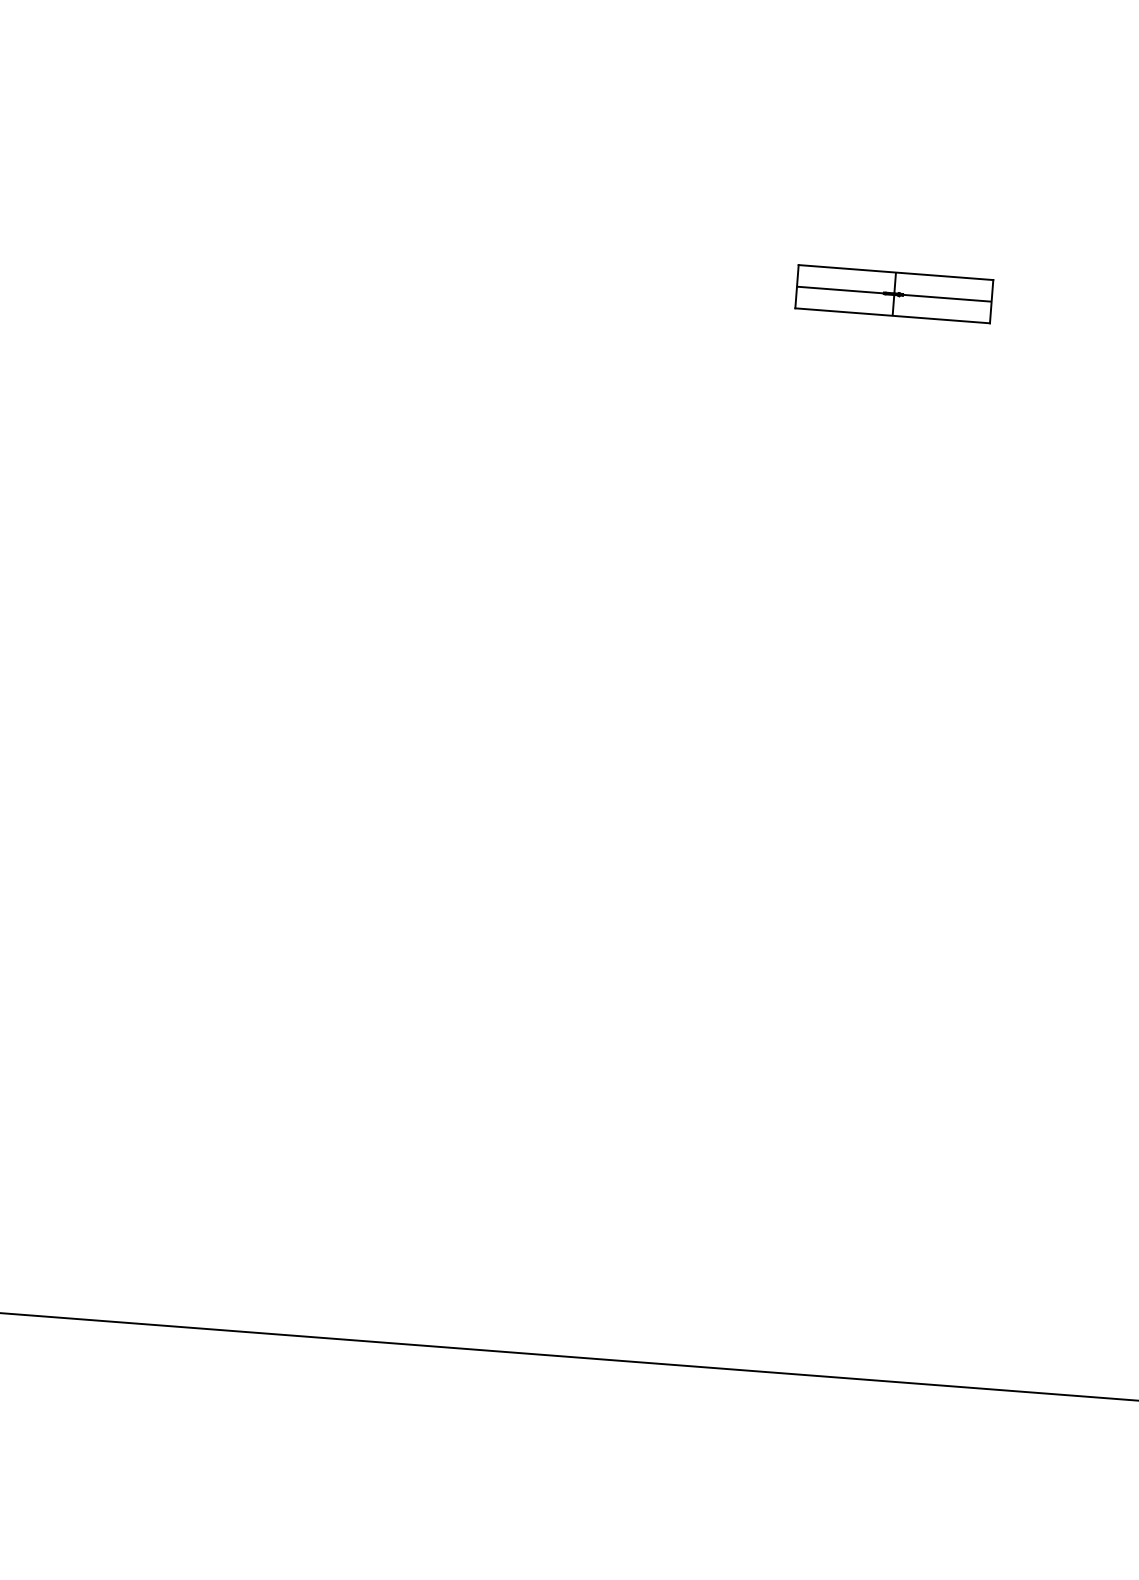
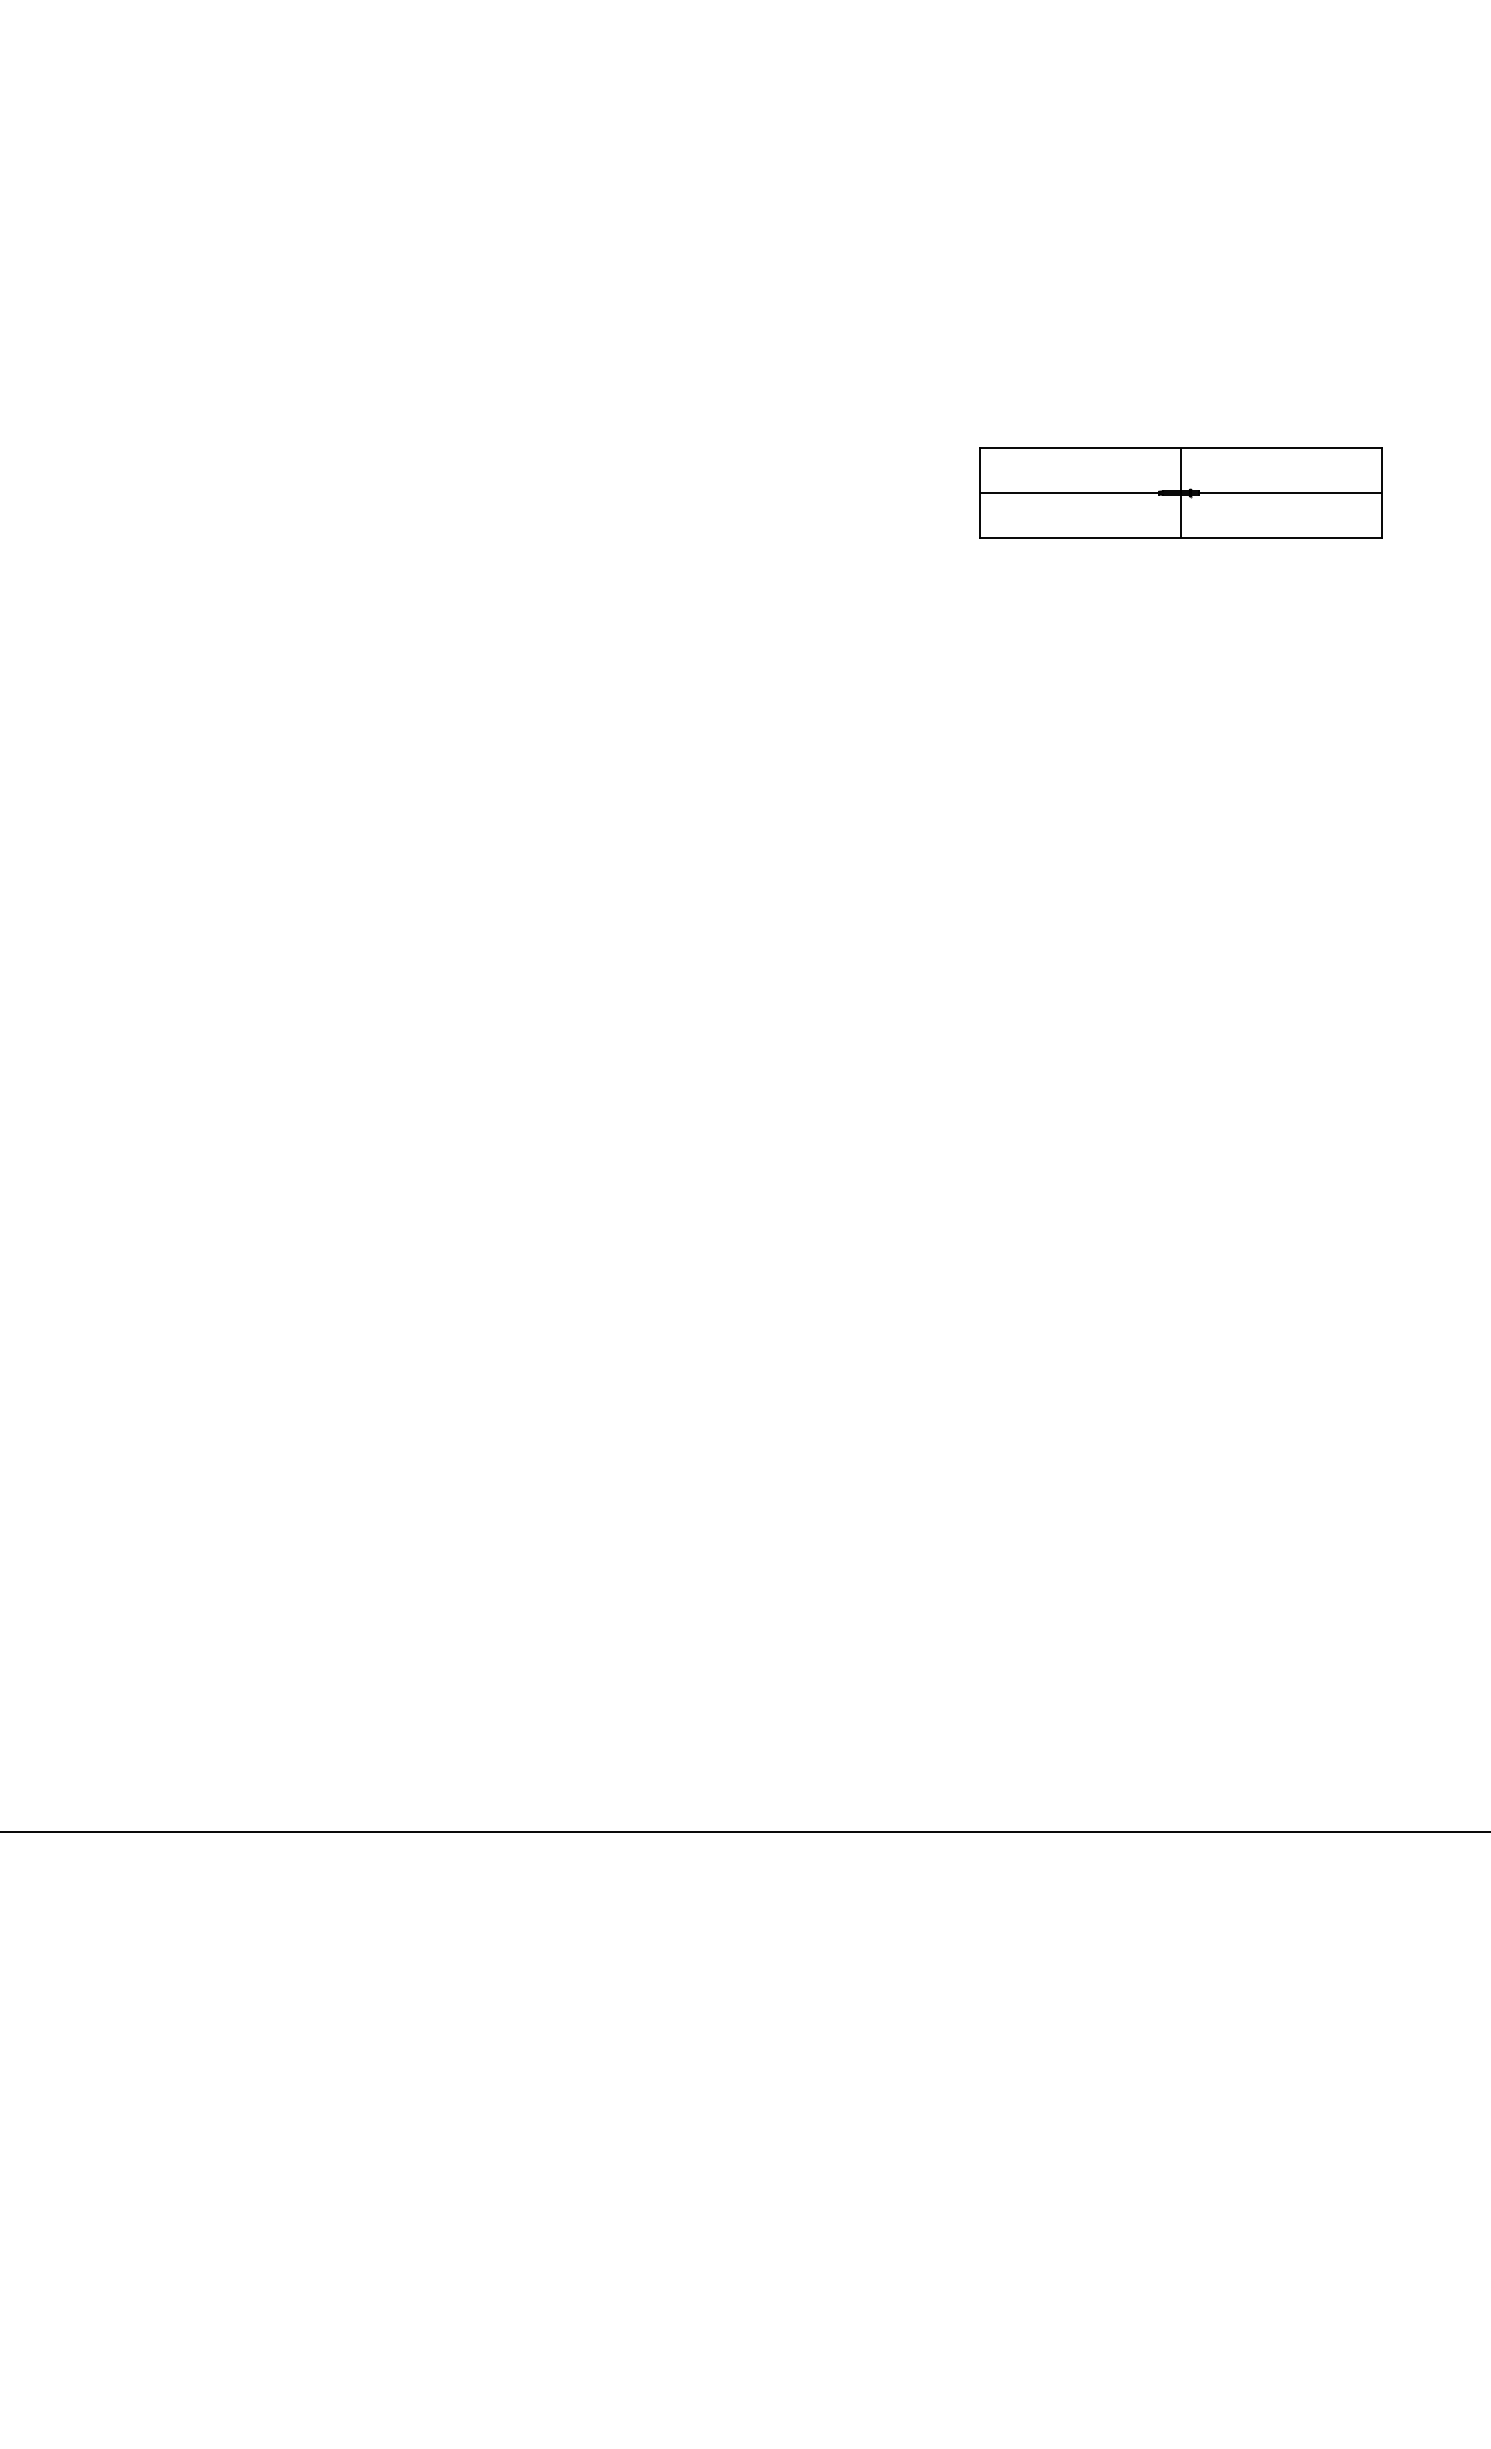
part: (894, 293) -> (1180, 492), size x1.67

